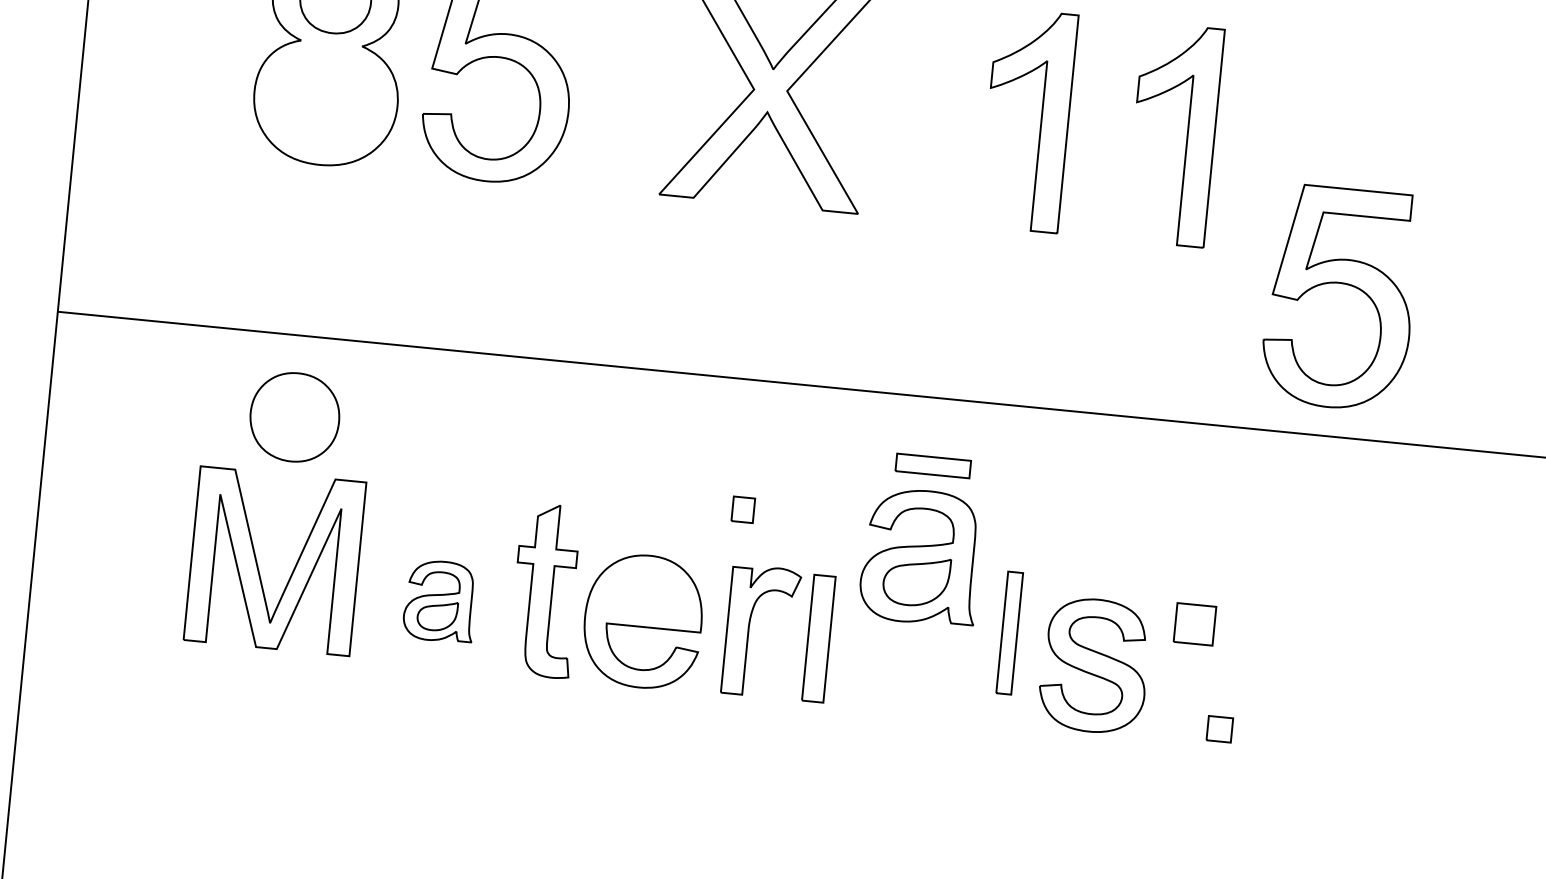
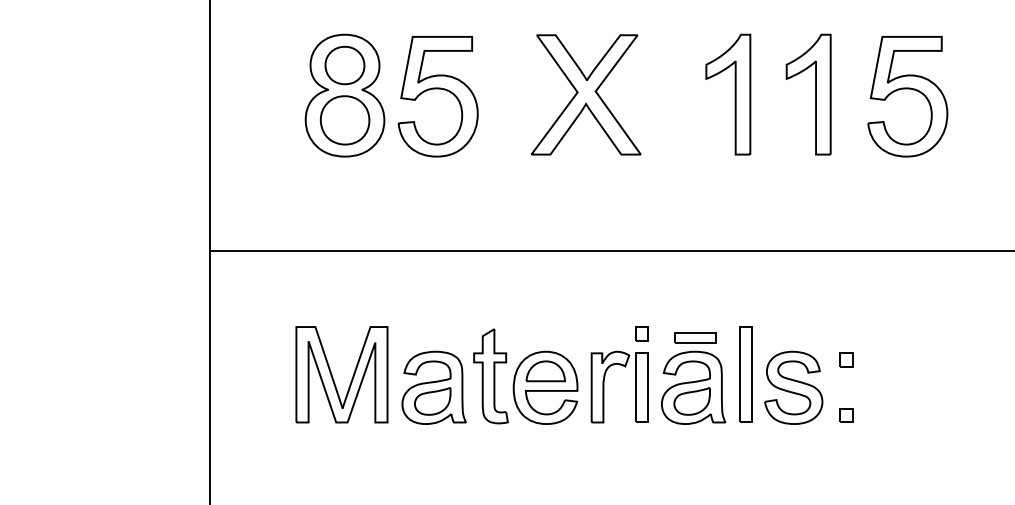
part: (1340, 285) -> (907, 89), moved
part: (293, 417) -> (344, 120), moved
part: (742, 509) -> (641, 333), moved
part: (922, 539) -> (693, 378), moved
part: (645, 591) -> (545, 371), added
part: (439, 600) -> (433, 387), size x1.67
part: (1195, 623) -> (846, 359), size x0.62
part: (1009, 632) -> (745, 374), size x1.43
part: (1220, 728) -> (846, 415), moved

